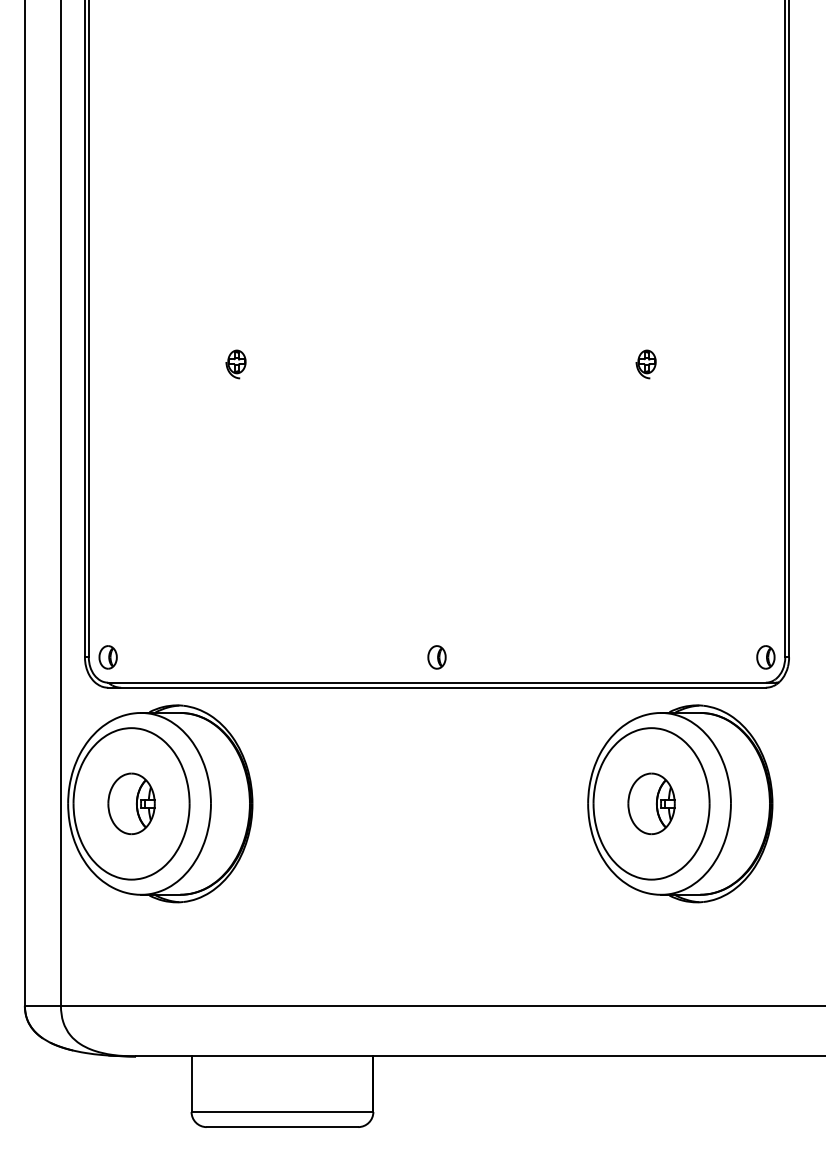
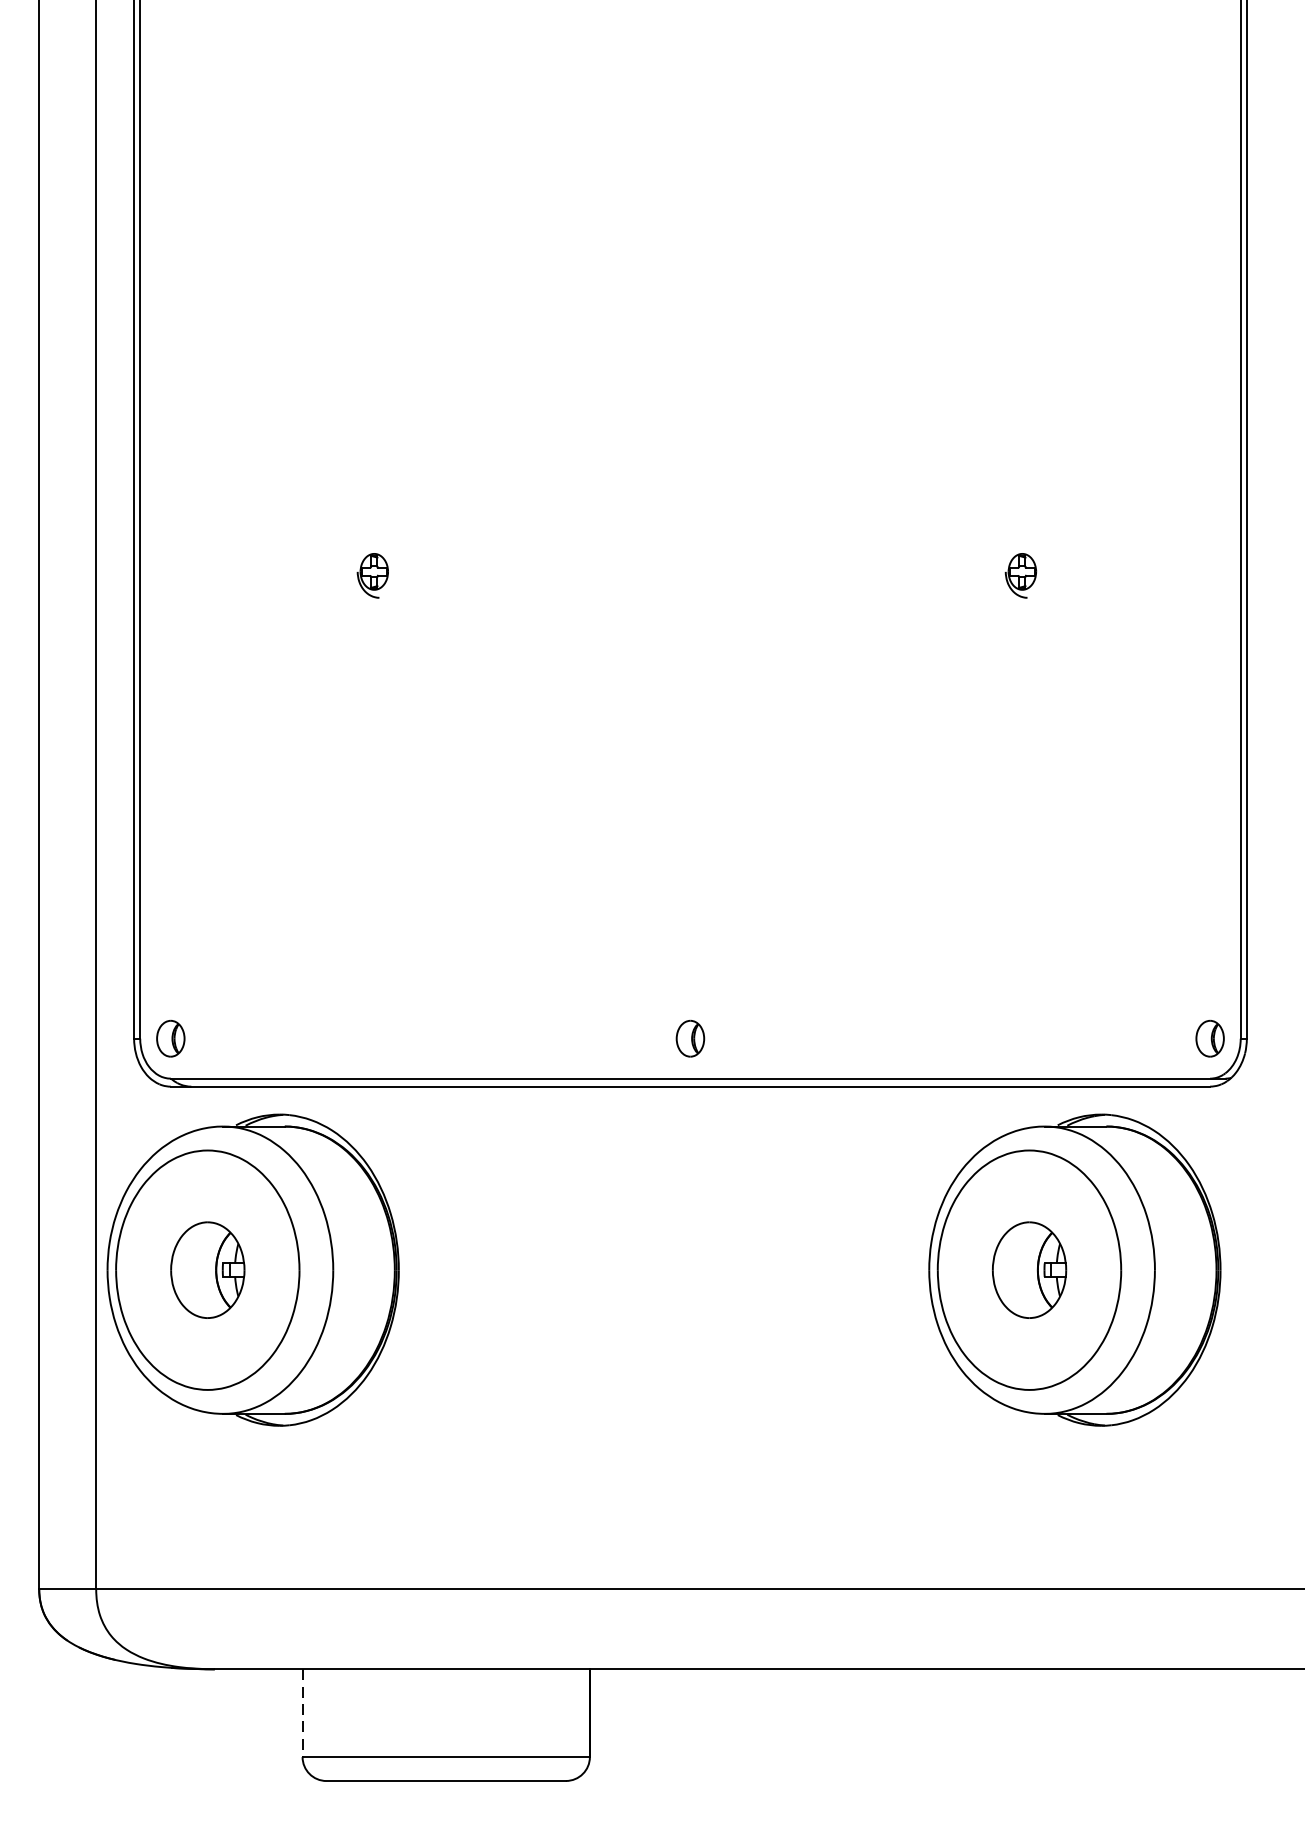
line: (191, 1084) -> (302, 1713), solid -> dashed

